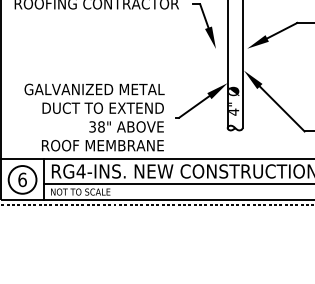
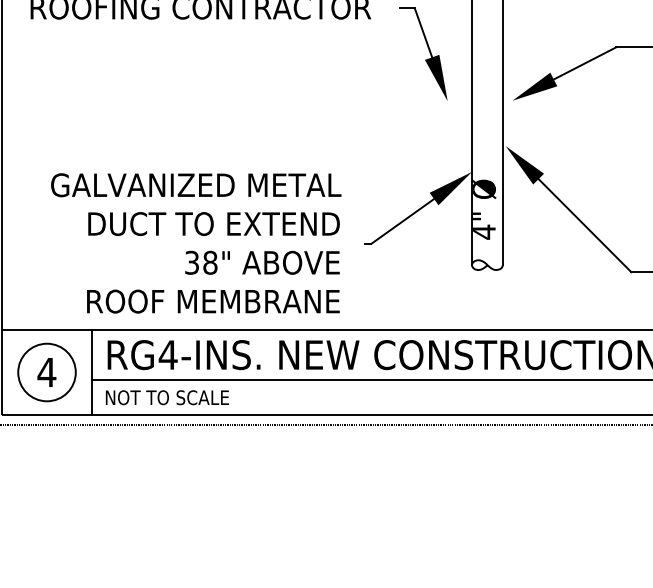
text: (22, 179) -> (46, 371), 6 -> 4

